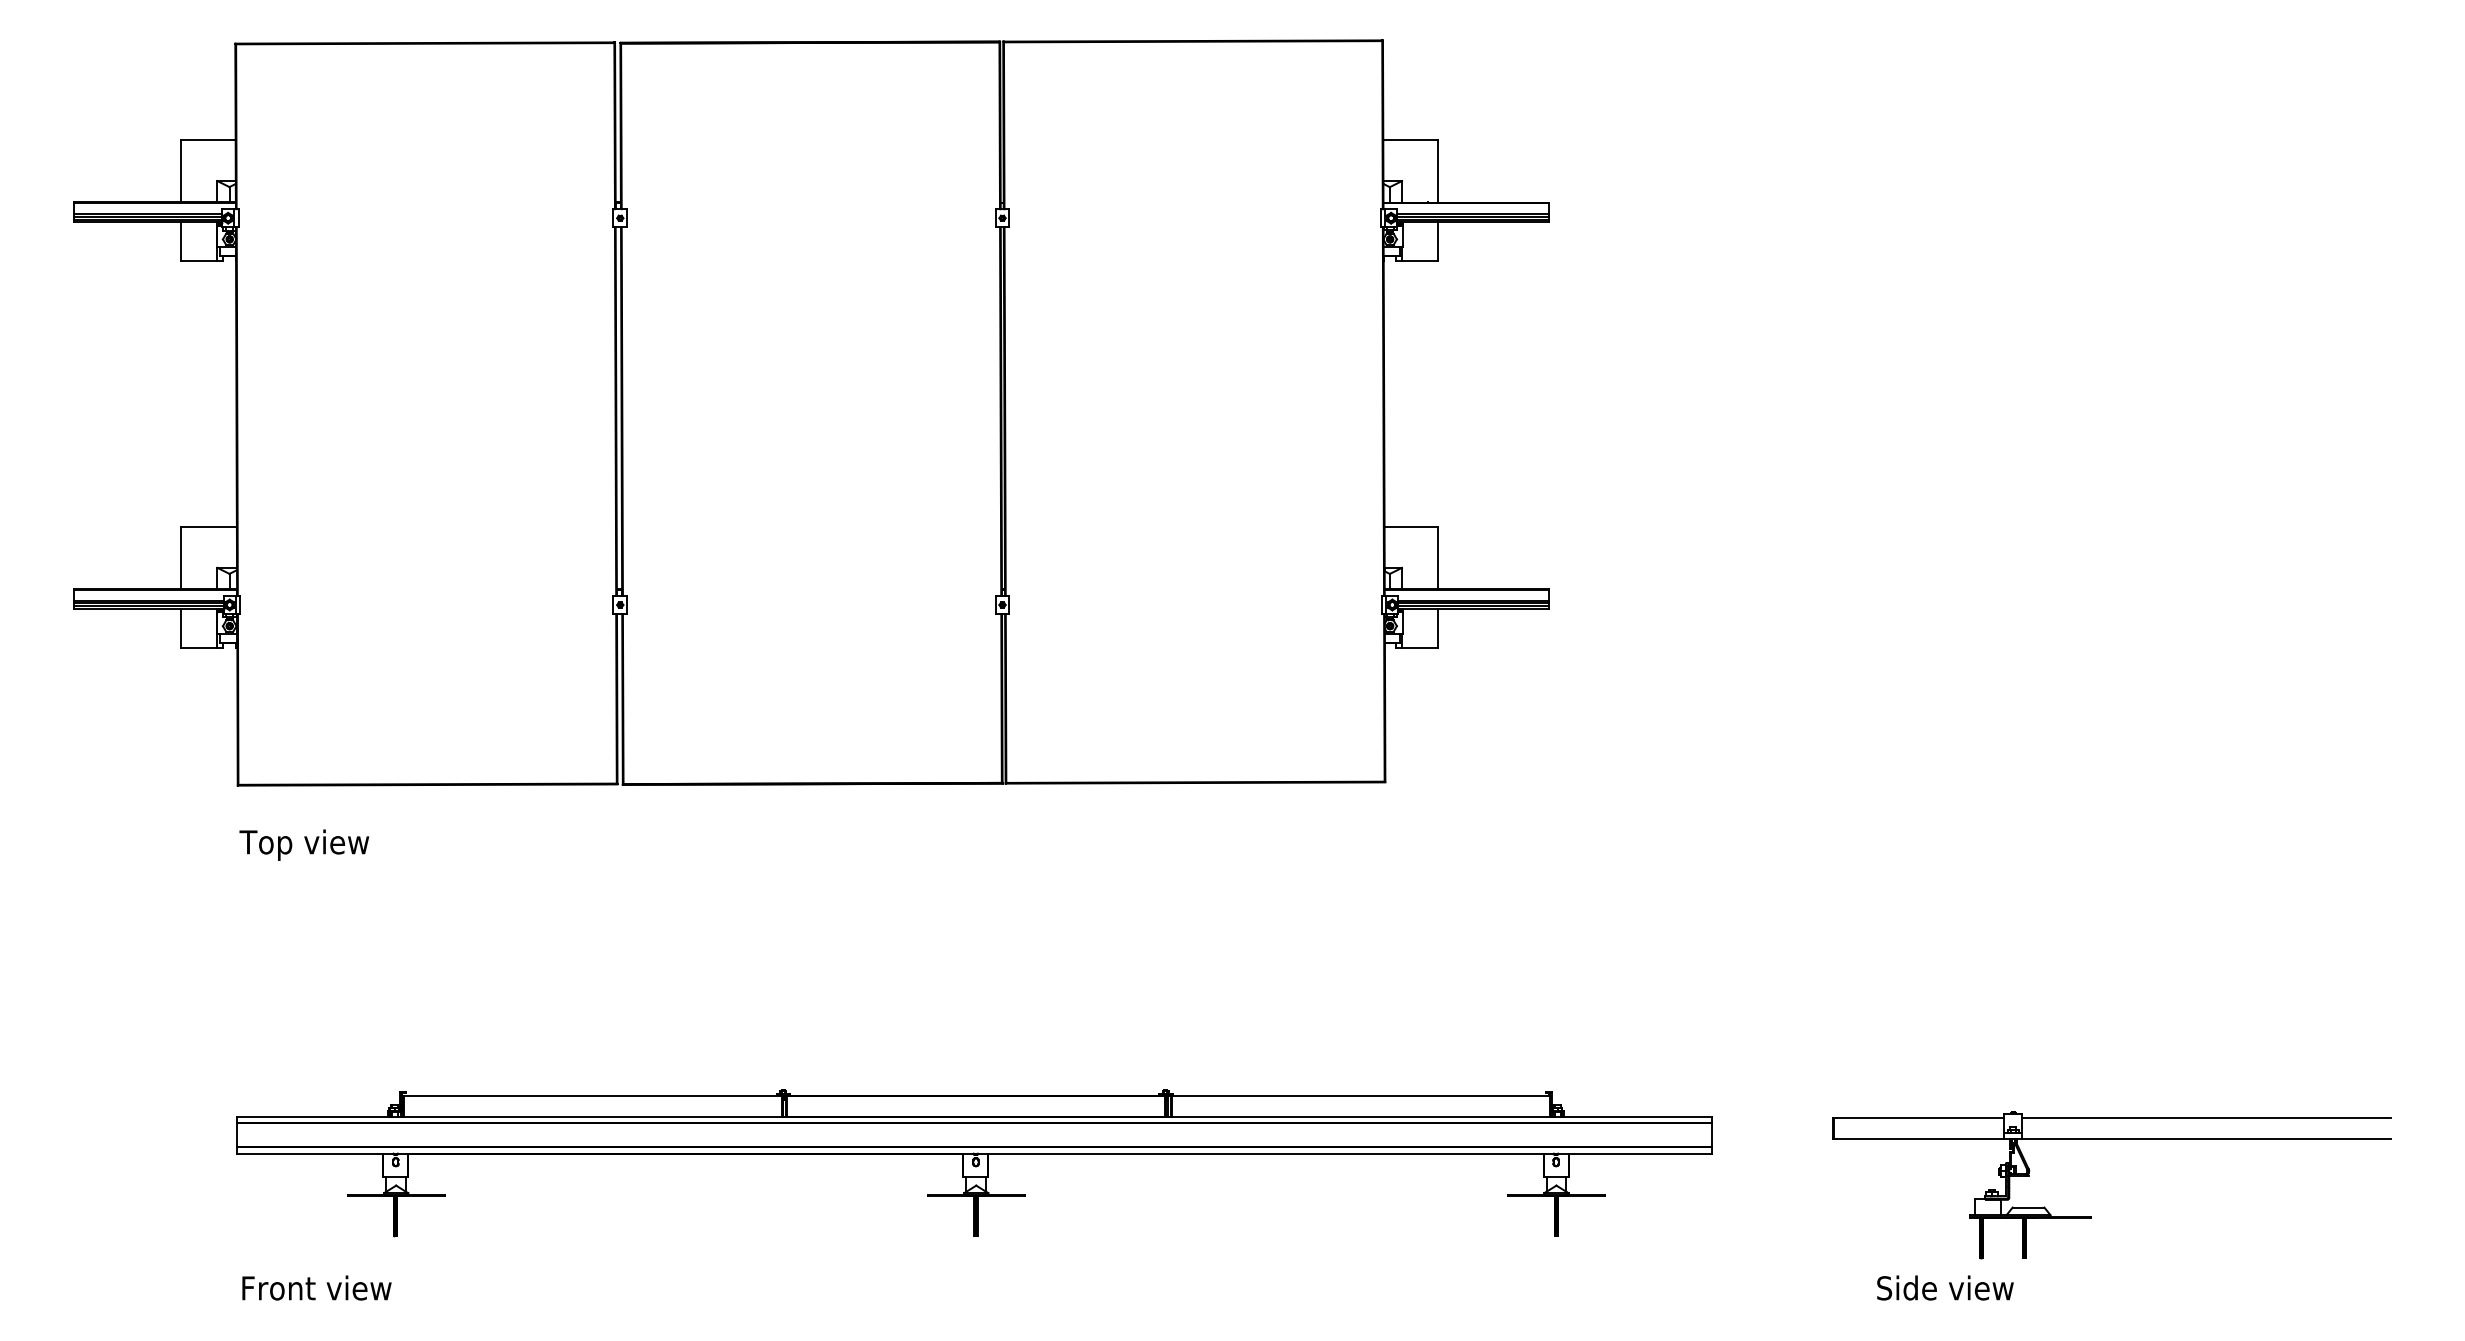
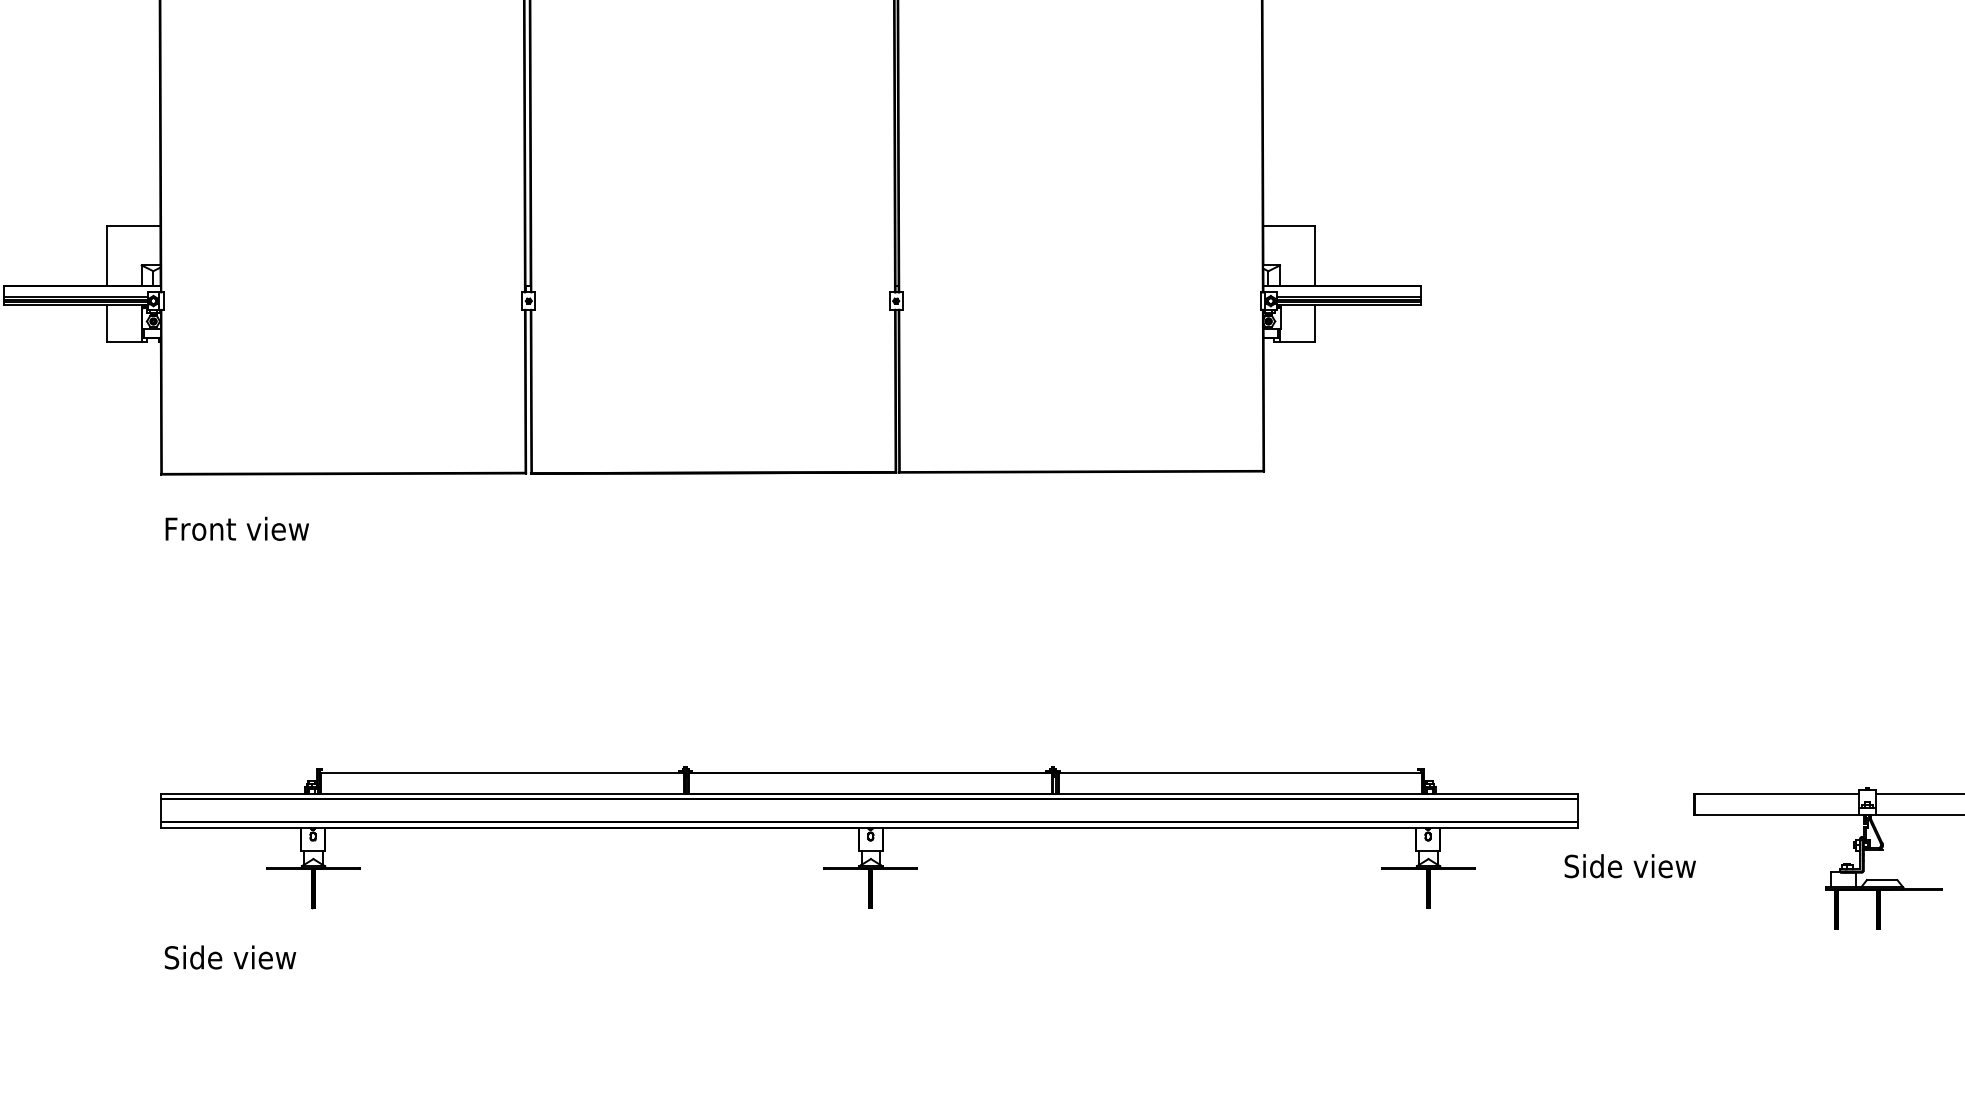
text: (315, 844) -> (235, 531), Top view -> Front view
text: (316, 1287) -> (236, 956), Front view -> Side view
text: (1945, 1287) -> (1630, 865), moved

